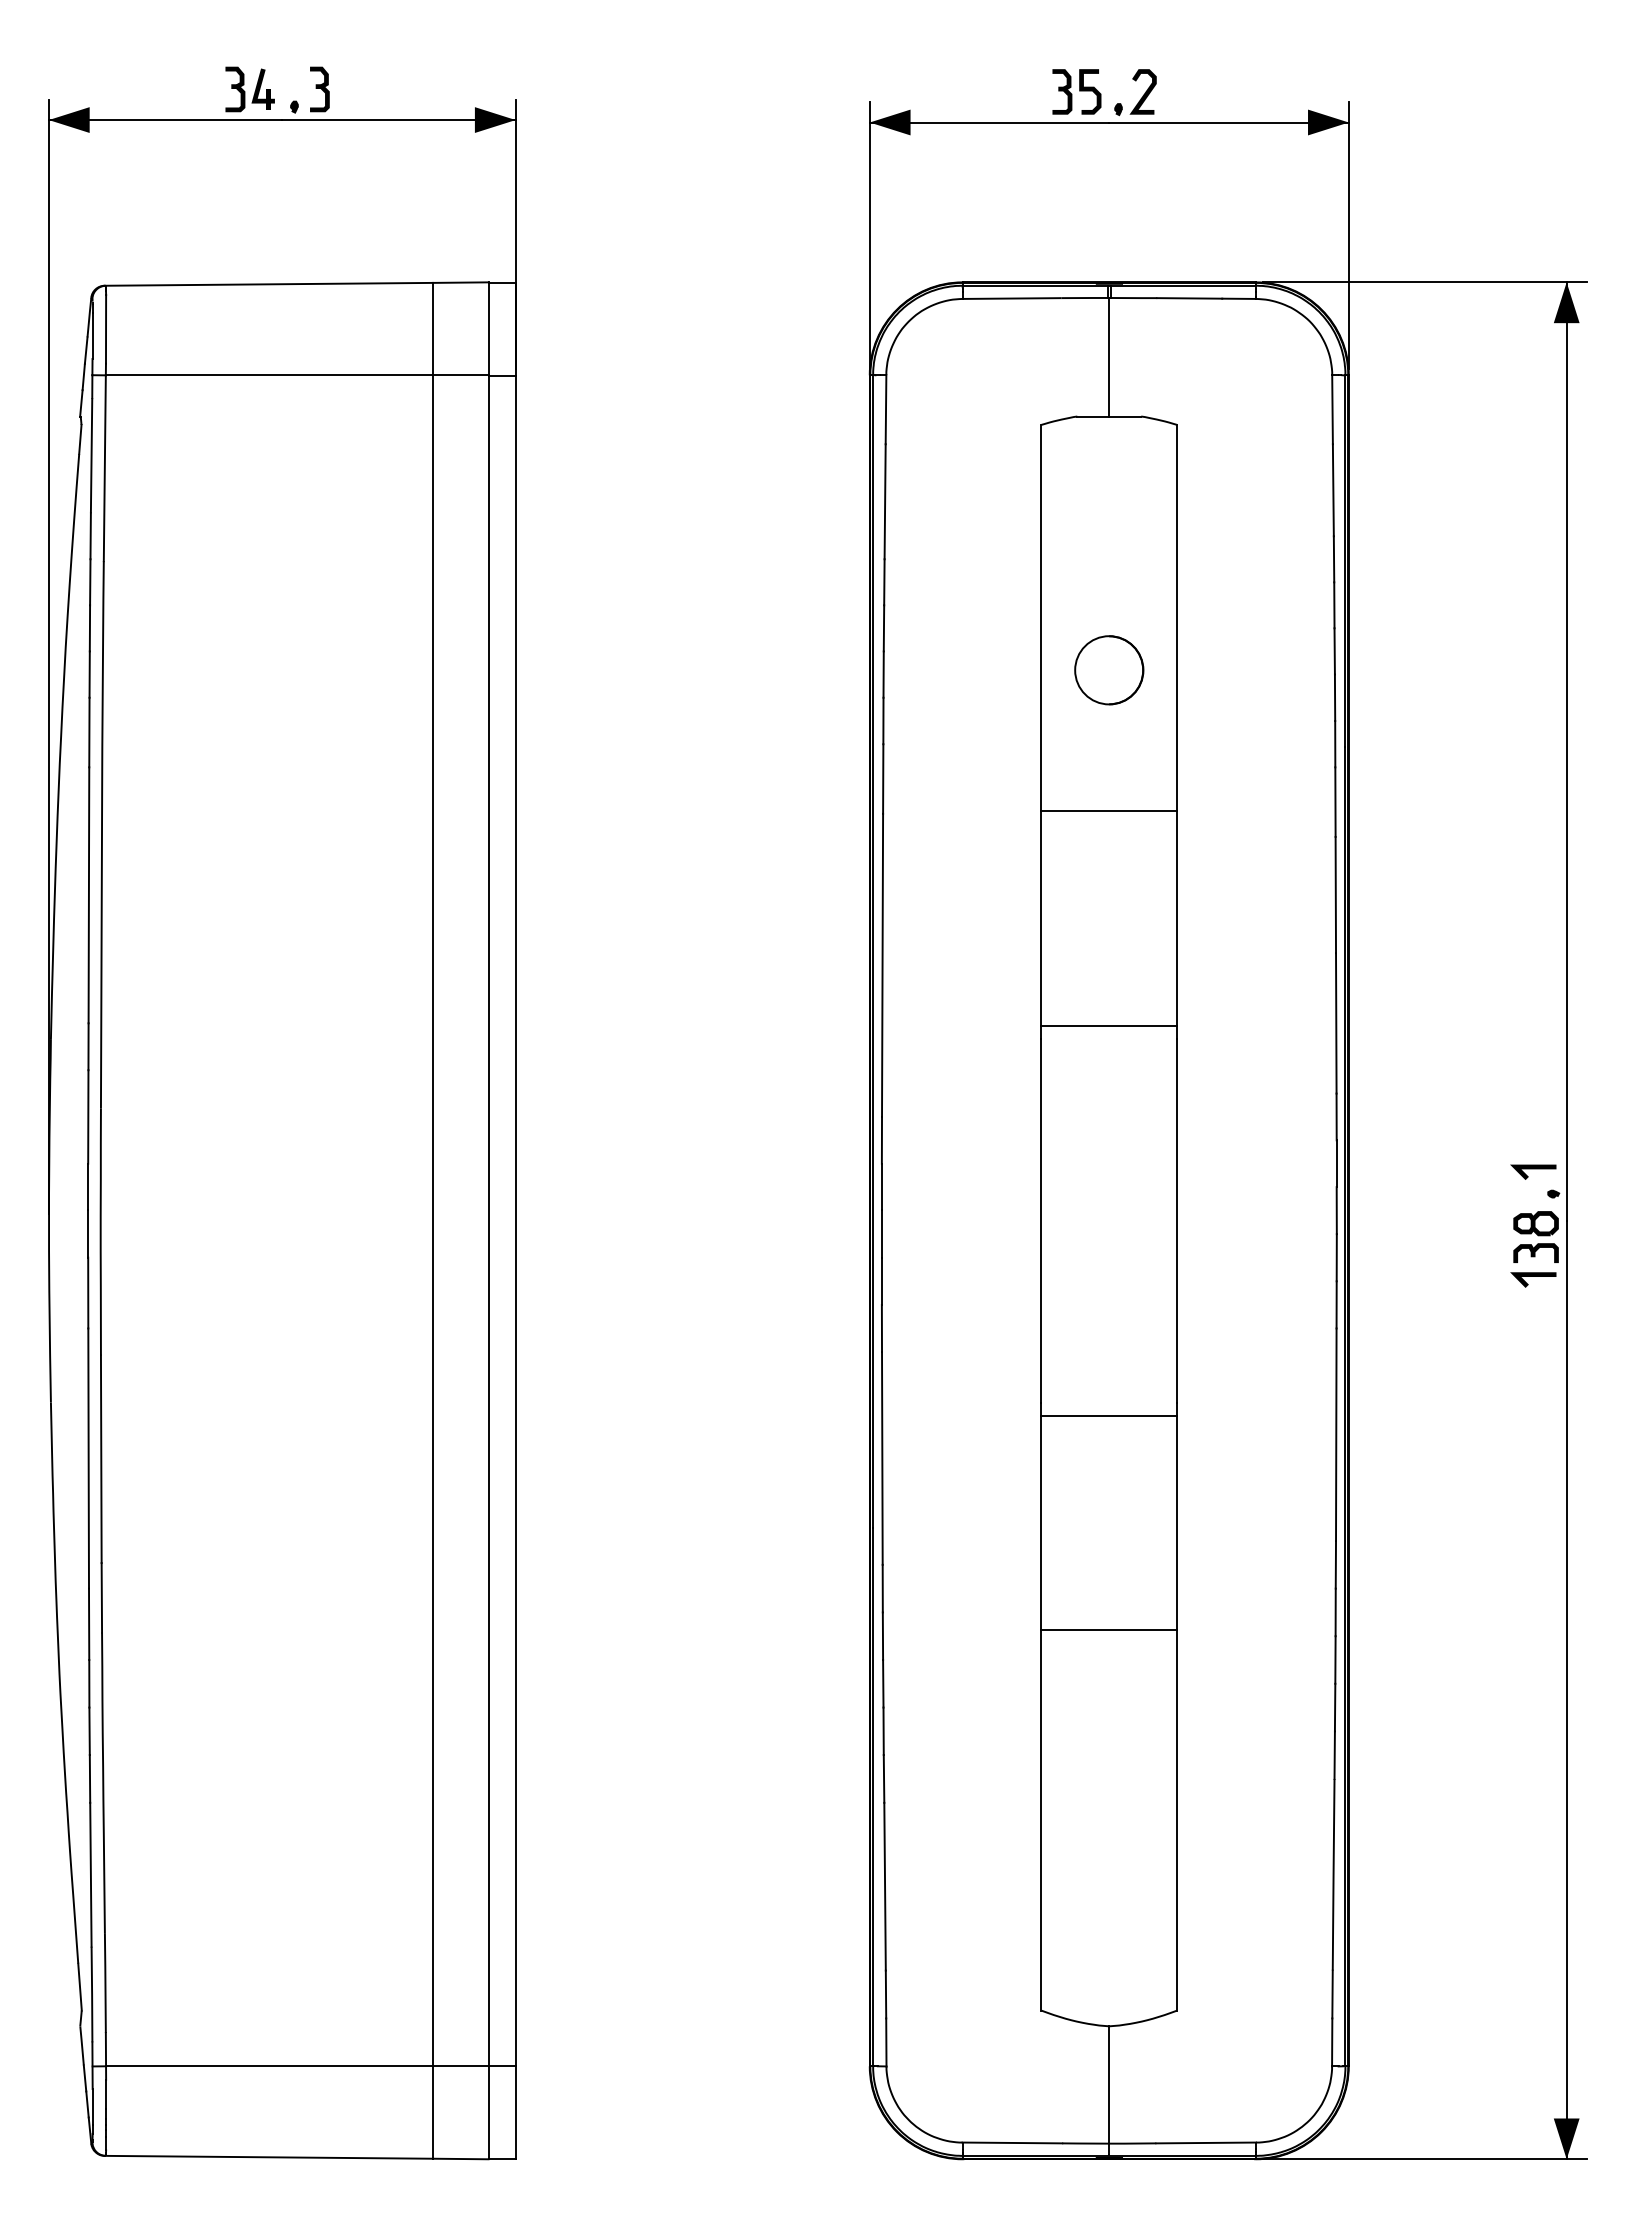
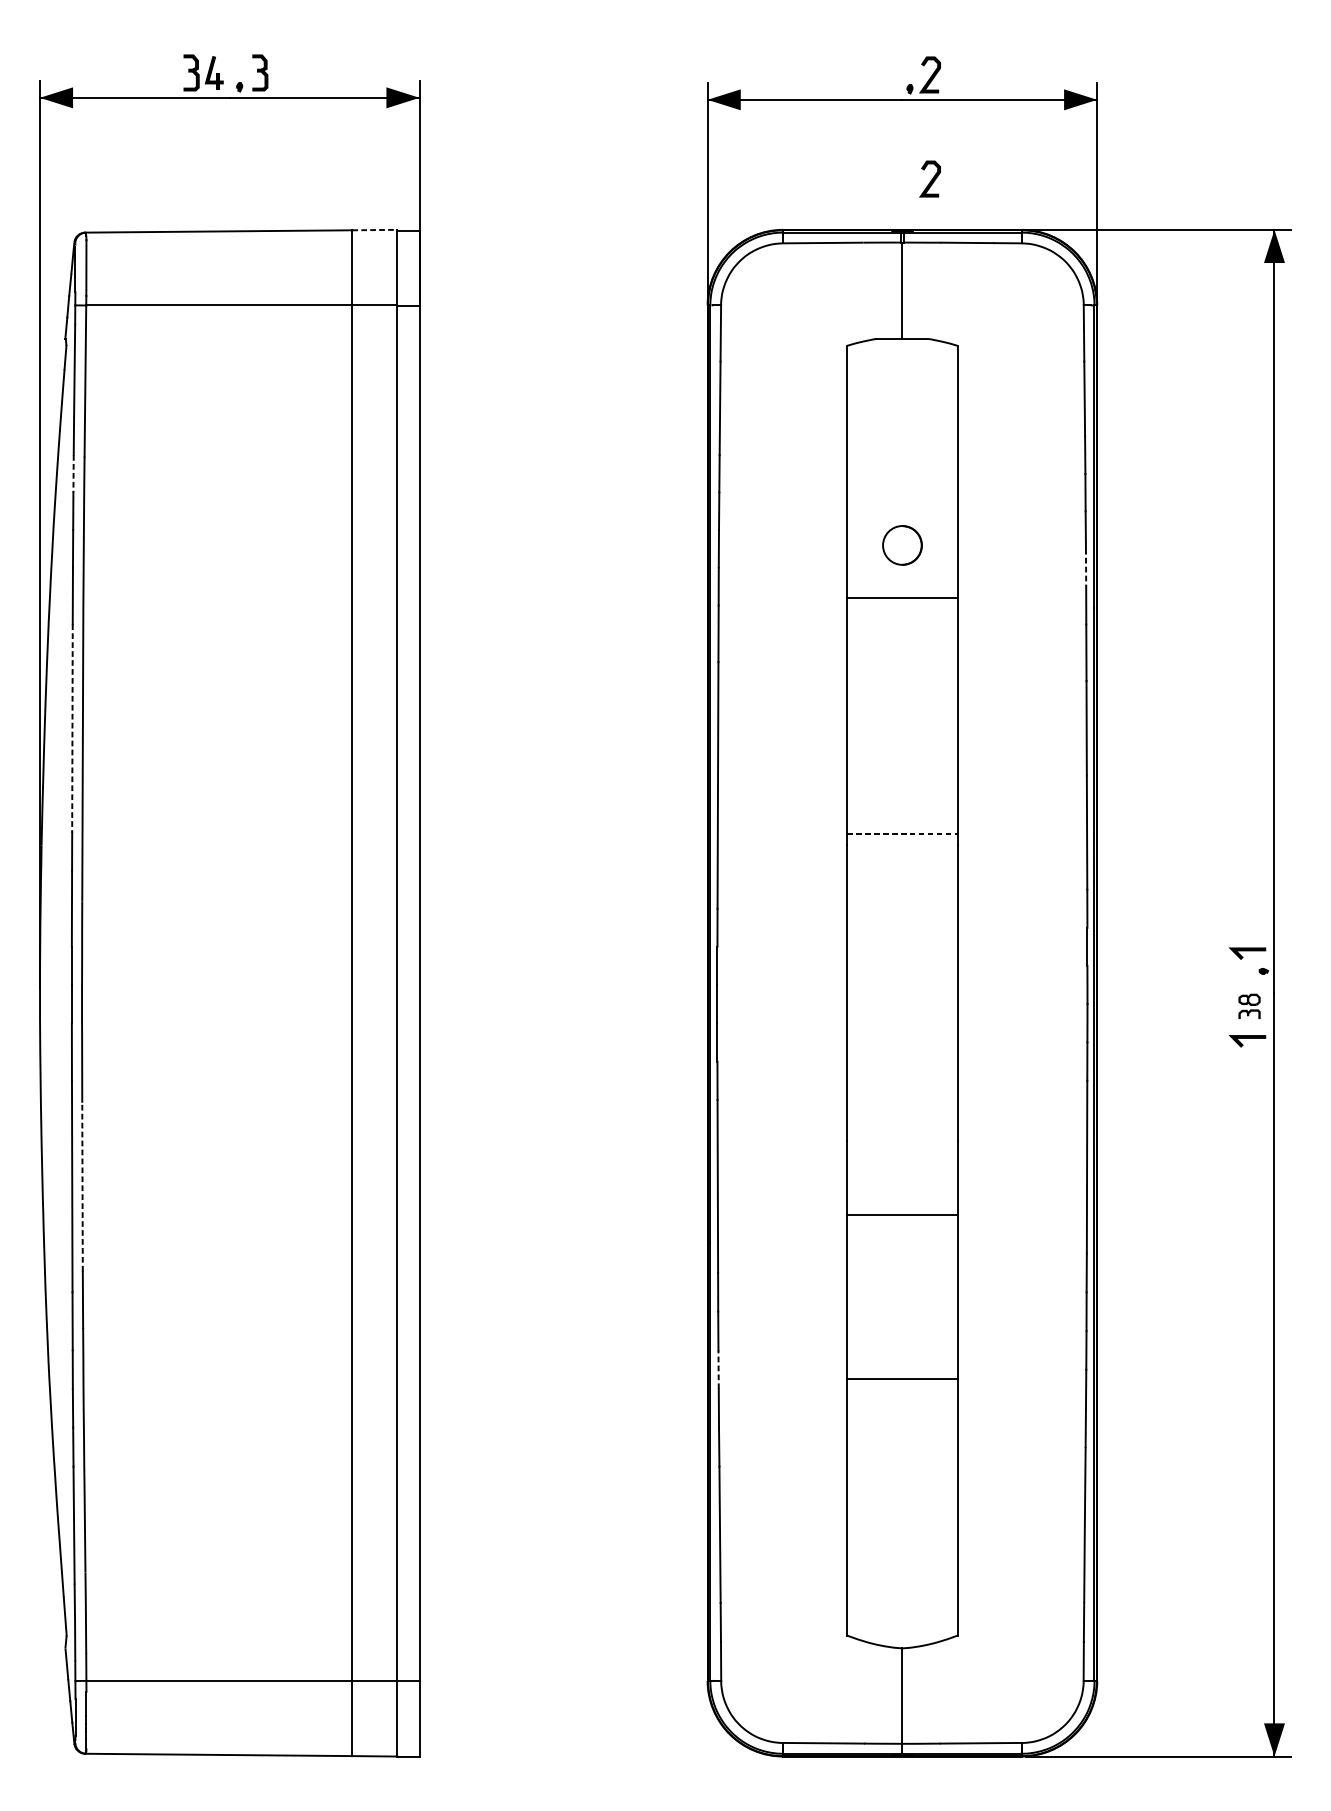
part: (1076, 91) -> (875, 74), removed
curve: (1144, 221) -> (931, 180), added
line: (460, 282) -> (374, 229), solid -> dashed
line: (90, 582) -> (73, 473), solid -> dashed
circle: (1109, 670) -> (902, 545), size x0.7
line: (1335, 698) -> (1086, 568), solid -> dashed
line: (1109, 811) -> (902, 598), moved
line: (88, 895) -> (72, 728), solid -> dashed
line: (1109, 1025) -> (902, 834), solid -> dashed
part: (1535, 1236) -> (1249, 1005), size x0.6
line: (1109, 1416) -> (902, 1215), moved
line: (101, 1459) -> (82, 1187), solid -> dashed
line: (1109, 1629) -> (902, 1378), moved
line: (883, 1683) -> (718, 1369), solid -> dashed

